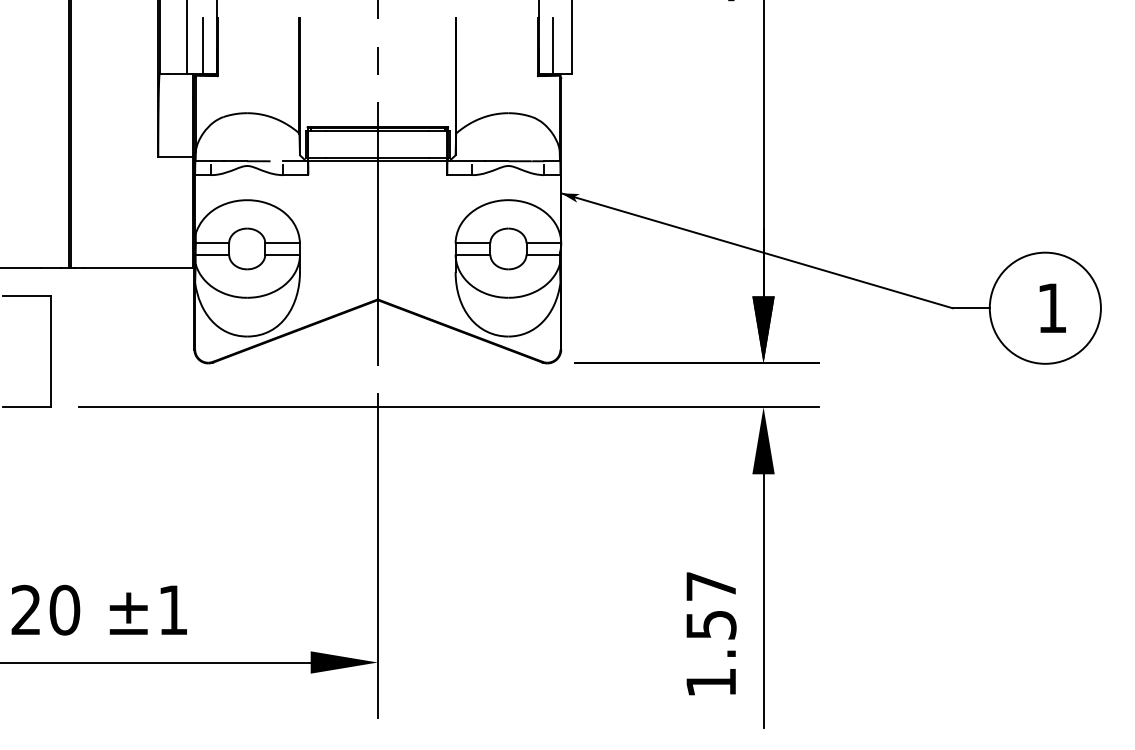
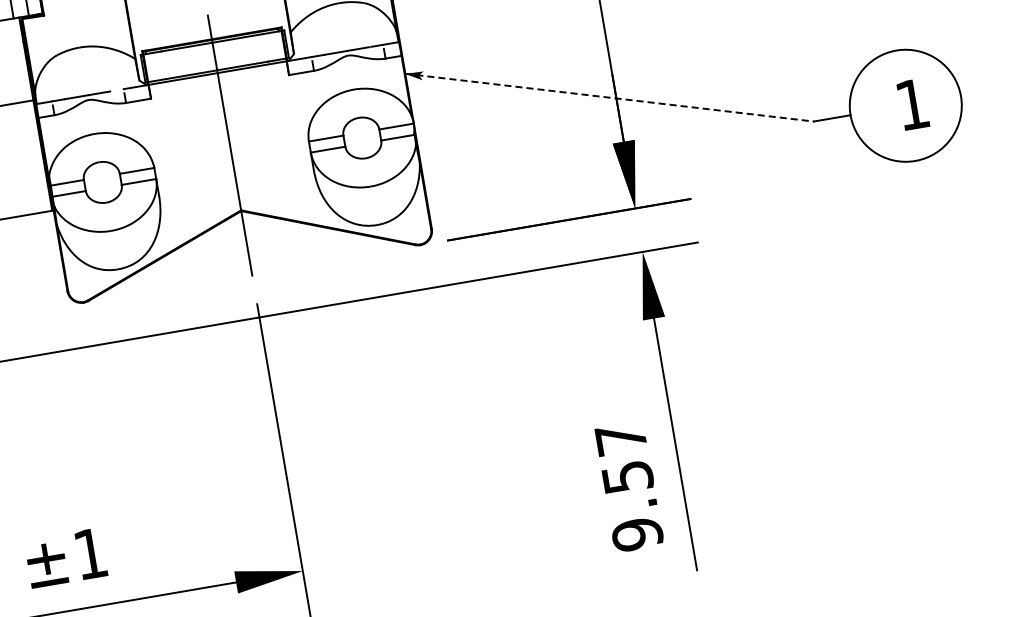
line: (757, 250) -> (610, 97), solid -> dashed
text: (710, 682) -> (636, 534), 1.57 -> 9.57

